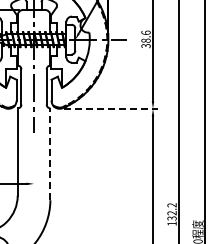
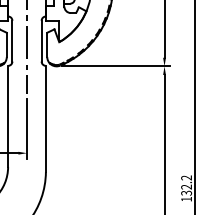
line: (111, 108) -> (116, 66), dashed -> solid
line: (50, 154) -> (46, 119), dashed -> solid
line: (34, 162) -> (27, 128), added

